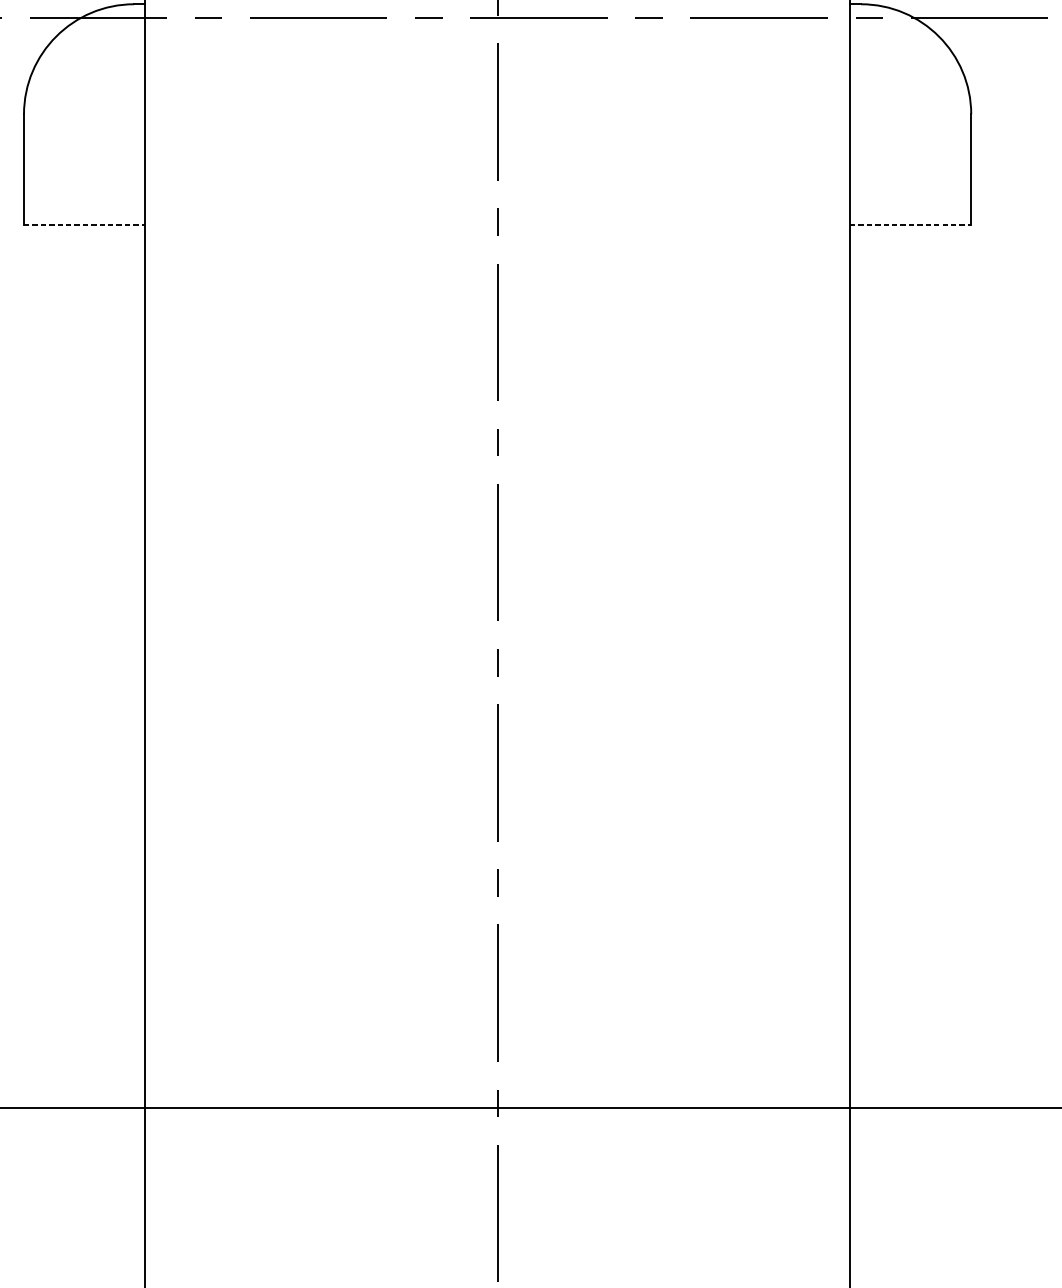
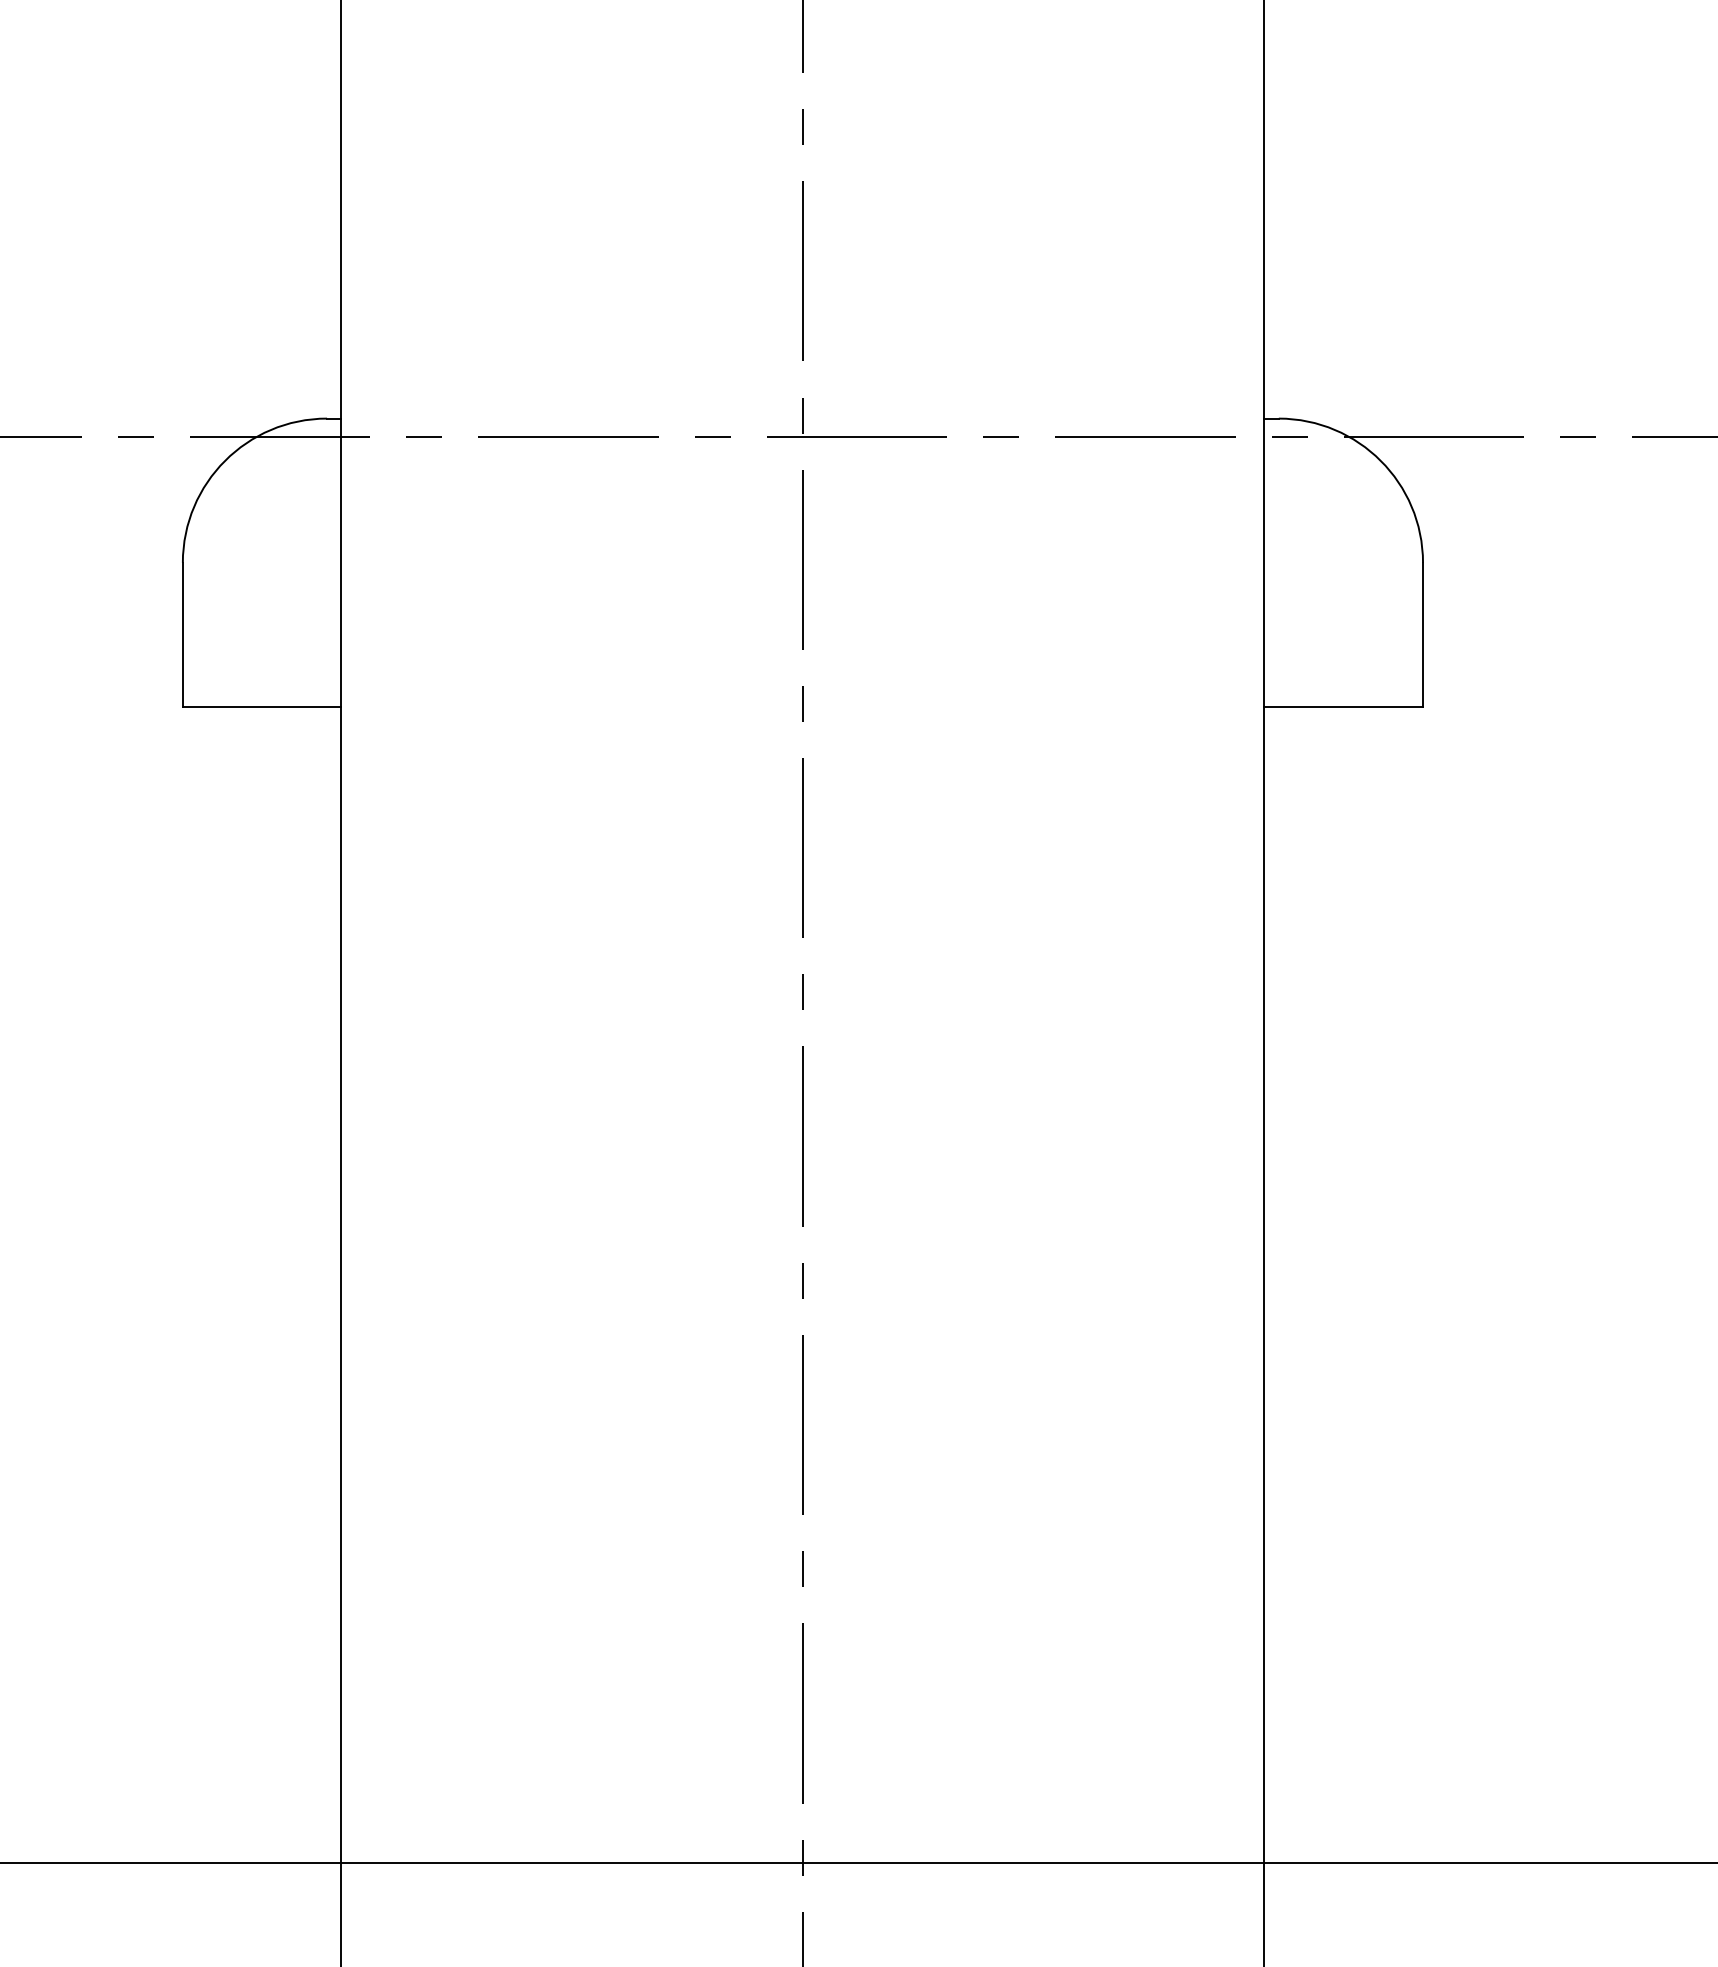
line: (84, 224) -> (262, 707), dashed -> solid
line: (911, 224) -> (1344, 707), dashed -> solid

